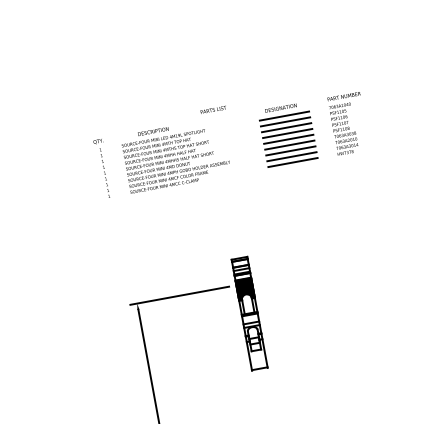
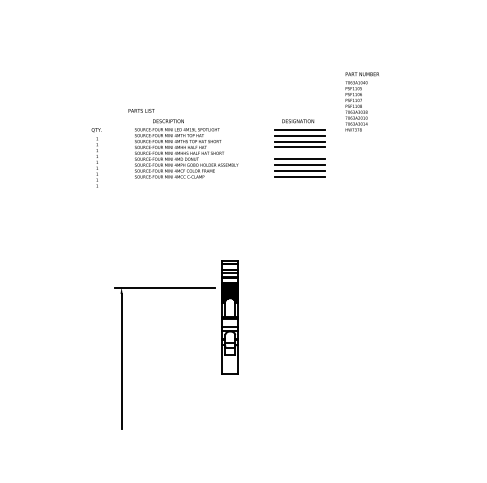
text: (213, 109) -> (141, 110), moved
text: (348, 123) -> (361, 101), moved
line: (289, 139) -> (300, 153), removed
text: (103, 168) -> (96, 157), moved

